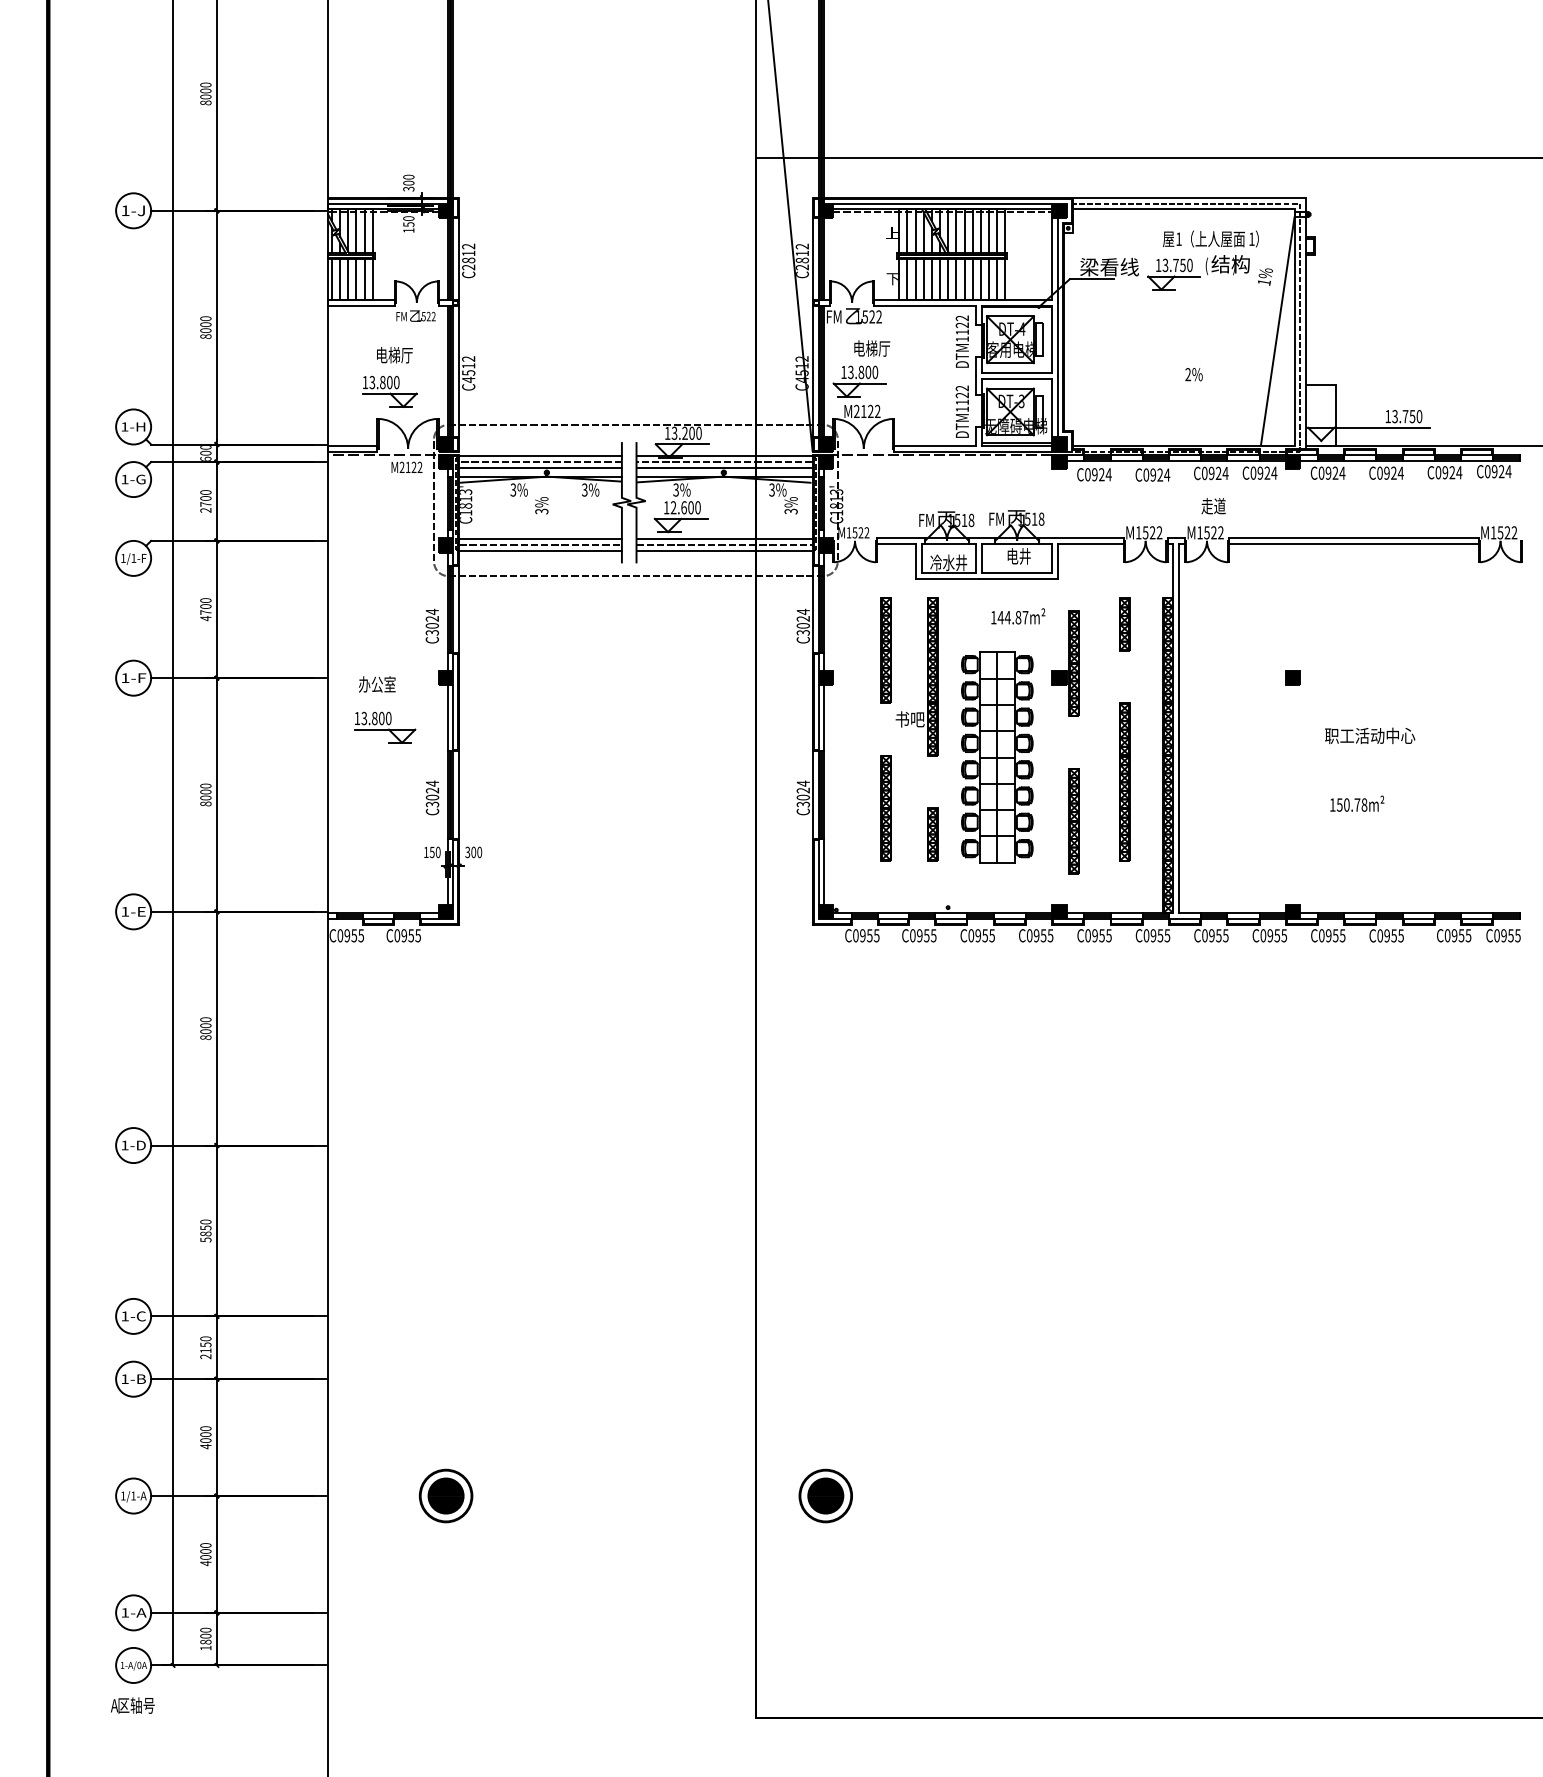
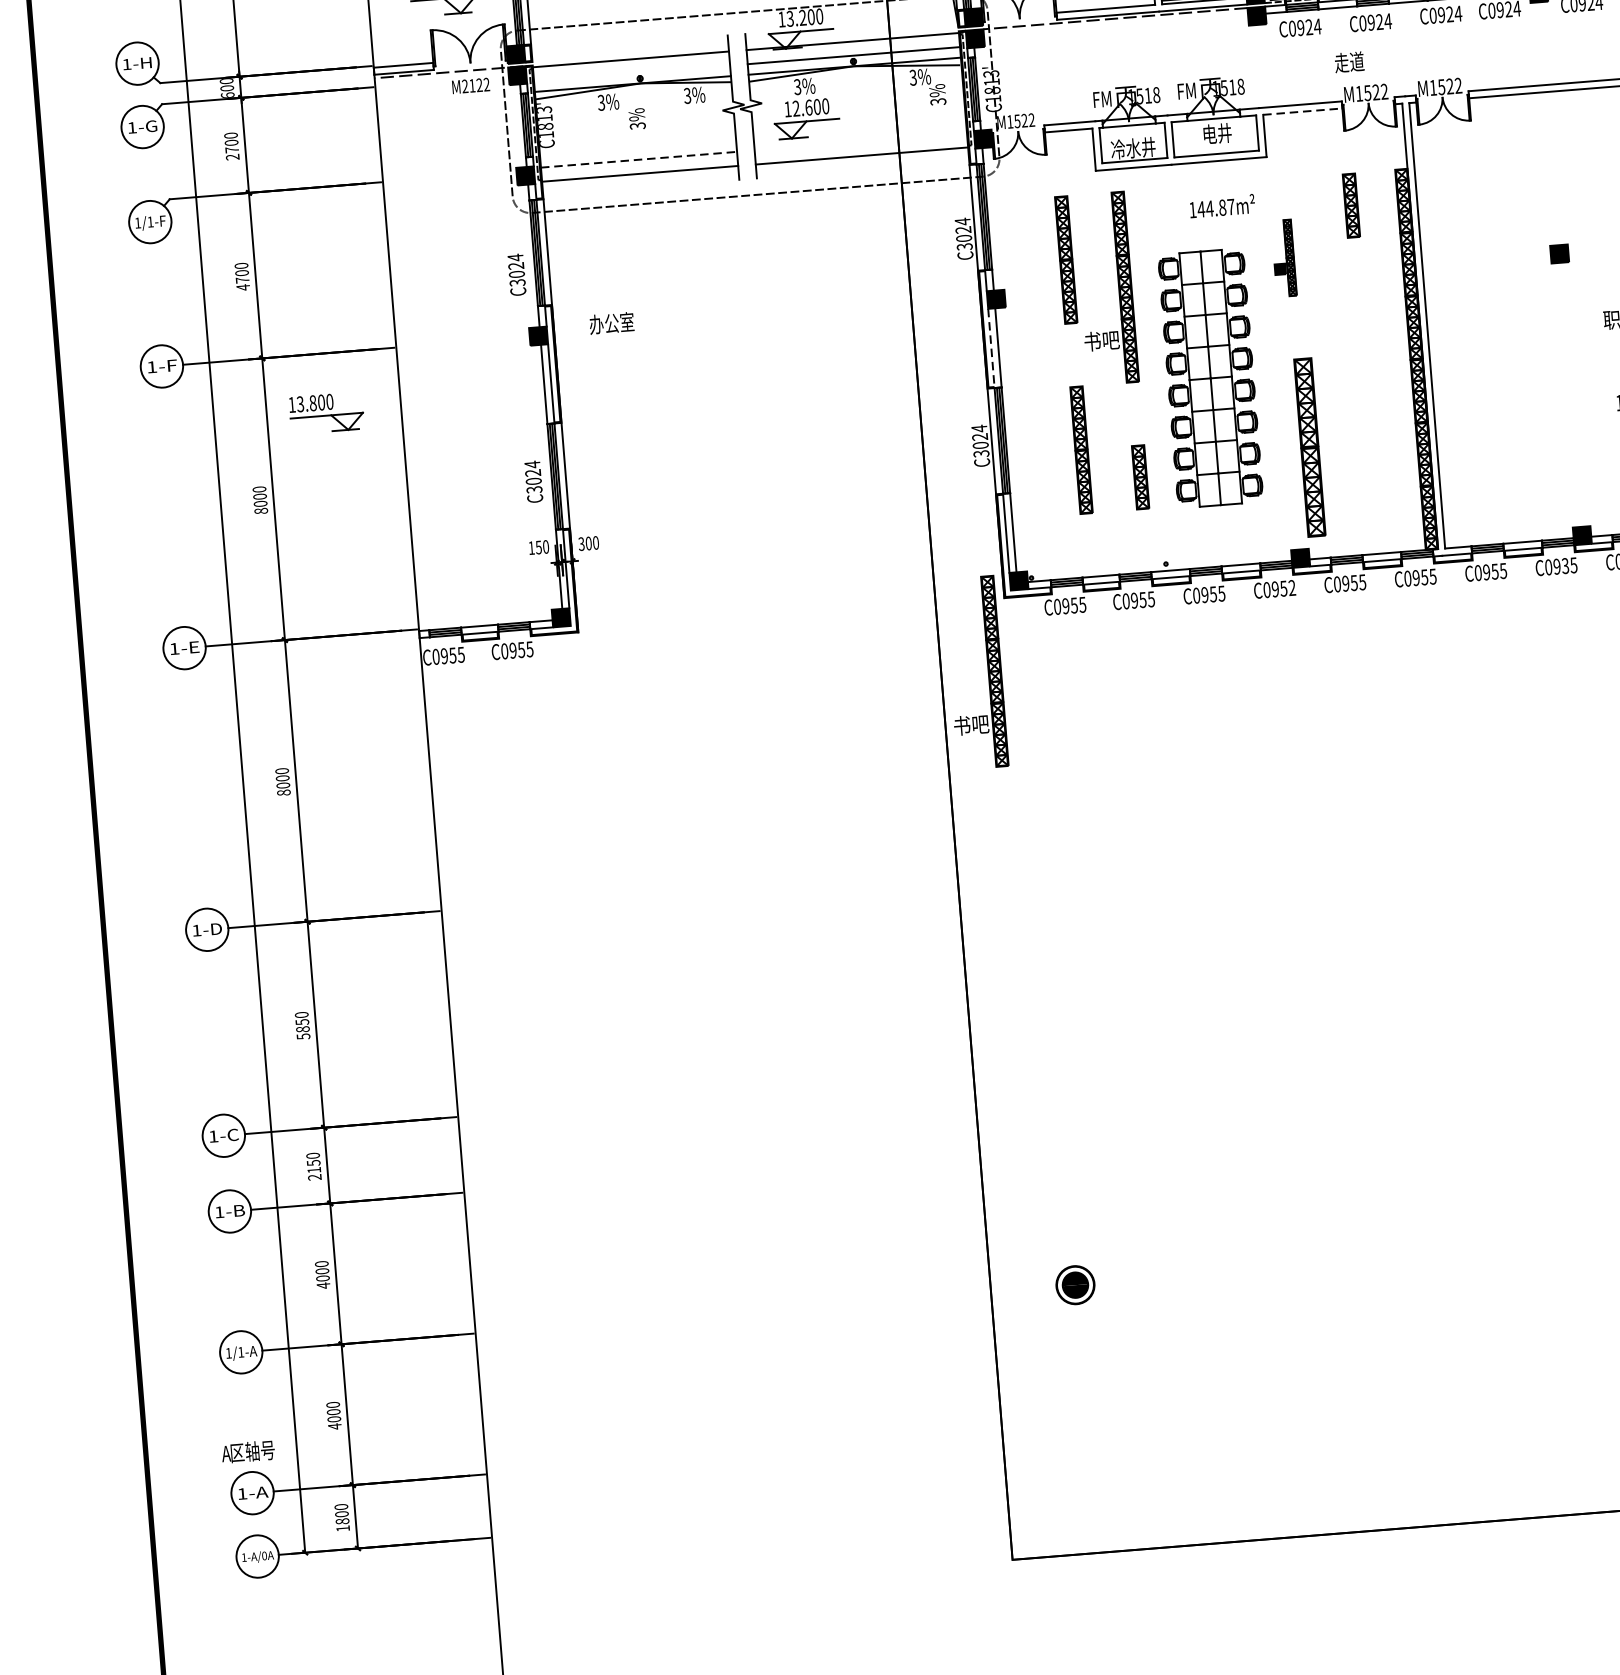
line: (540, 462) -> (631, 67), removed
line: (724, 462) -> (853, 49), removed
line: (540, 467) -> (631, 73), removed
text: (1213, 506) -> (1349, 62), moved
line: (541, 539) -> (640, 159), solid -> dashed
line: (724, 539) -> (860, 141), removed
line: (1090, 543) -> (1302, 111), solid -> dashed
line: (540, 545) -> (639, 167), removed
line: (724, 545) -> (861, 149), removed
part: (1065, 663) -> (1283, 258), size x0.6
text: (377, 684) -> (612, 323), moved
line: (818, 718) -> (991, 348), solid -> dashed
part: (385, 727) -> (326, 413), moved
part: (1124, 781) -> (1366, 394), removed
part: (1073, 821) -> (1308, 448), size x1.4
text: (1050, 935) -> (1292, 587), C0955 -> C0952
text: (1277, 935) -> (1565, 565), C0955 -> C0935
part: (794, 984) -> (988, 671), added
part: (445, 1495) -> (617, 1321), removed
part: (825, 1495) -> (1075, 1284), size x0.6
text: (132, 1705) -> (247, 1451), moved

